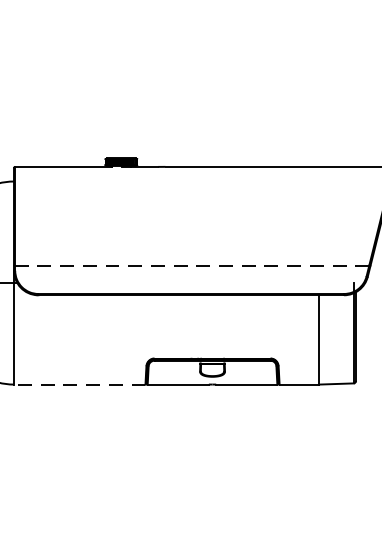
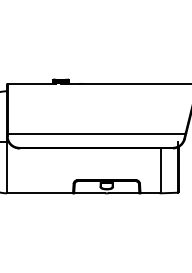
line: (191, 265) -> (96, 133), dashed -> solid
line: (78, 384) -> (39, 193), dashed -> solid

